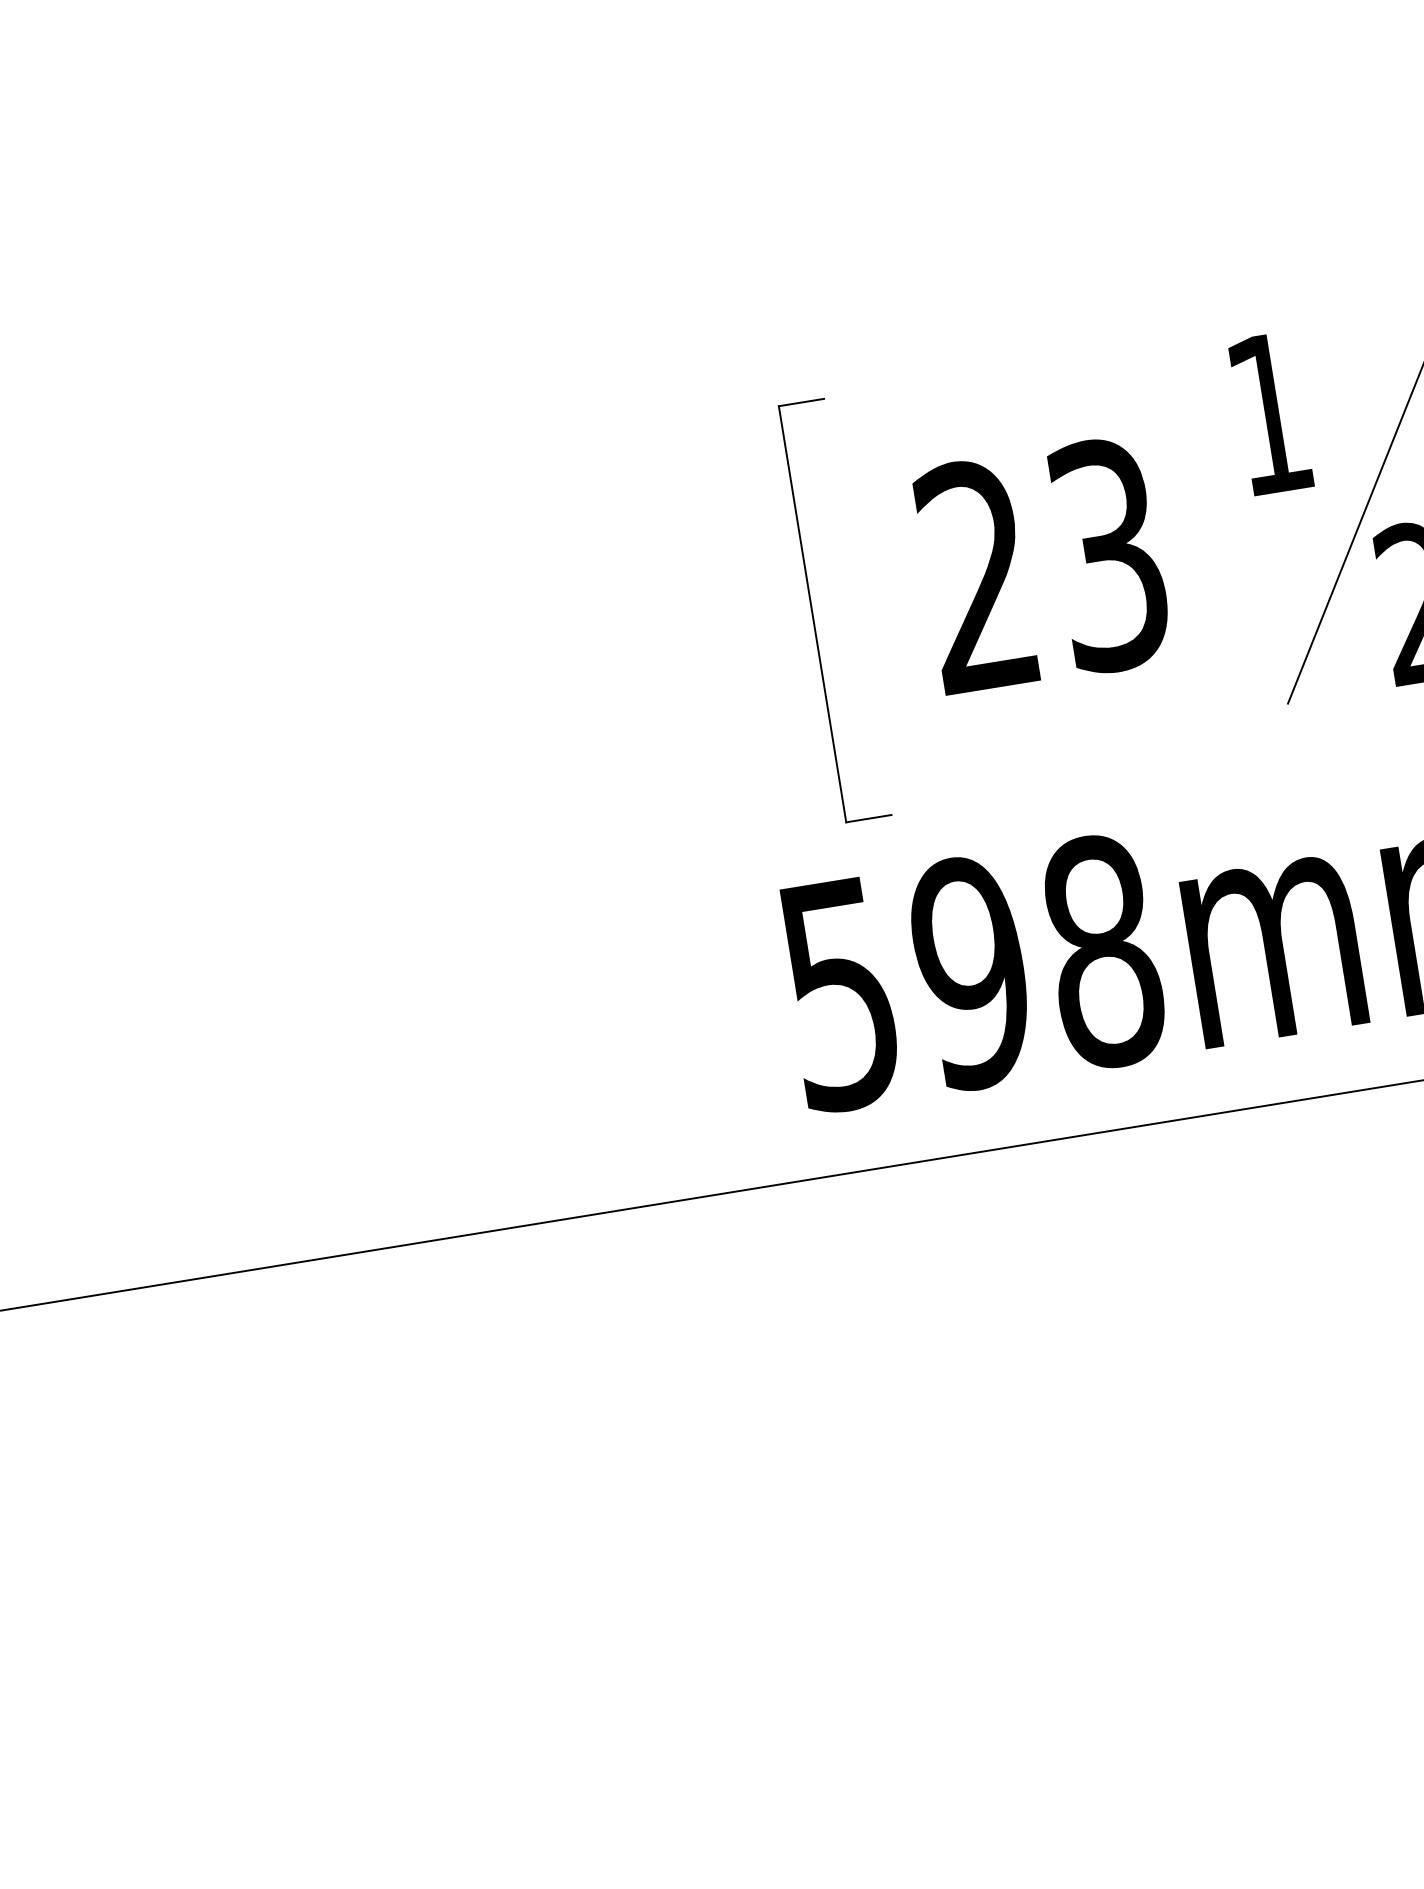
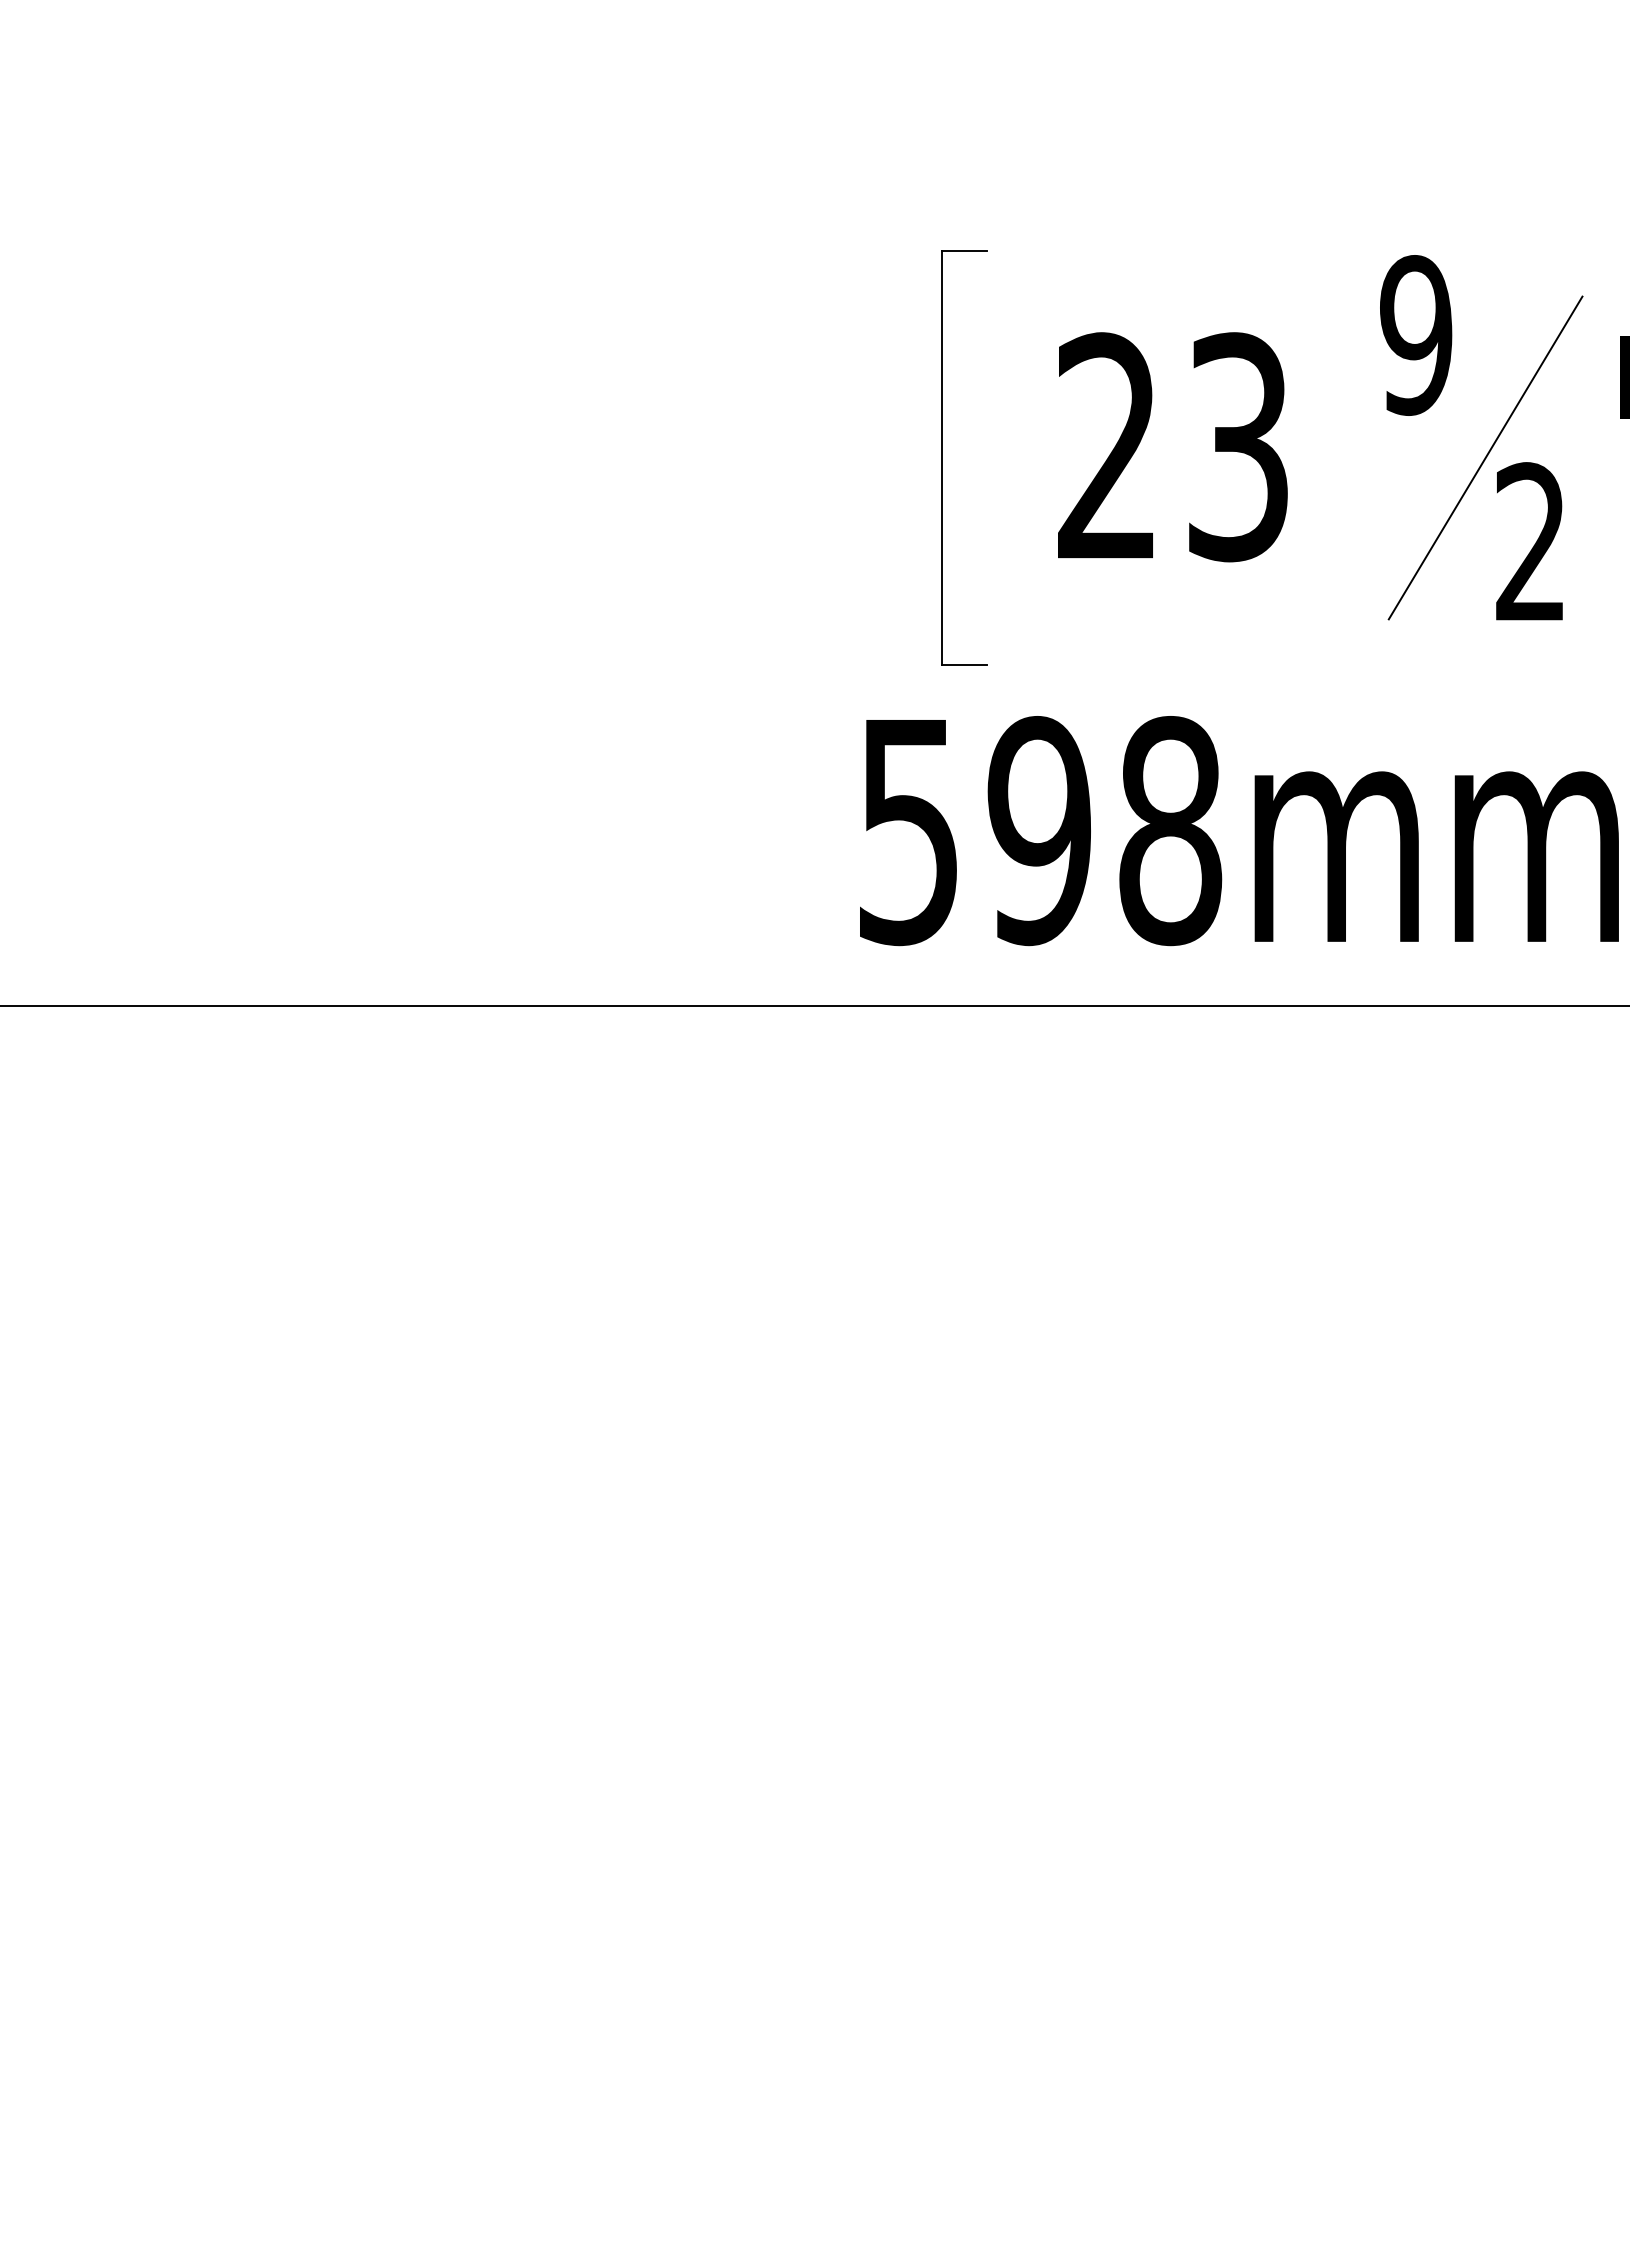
text: (1269, 413) -> (1416, 335), 1 -> 9

